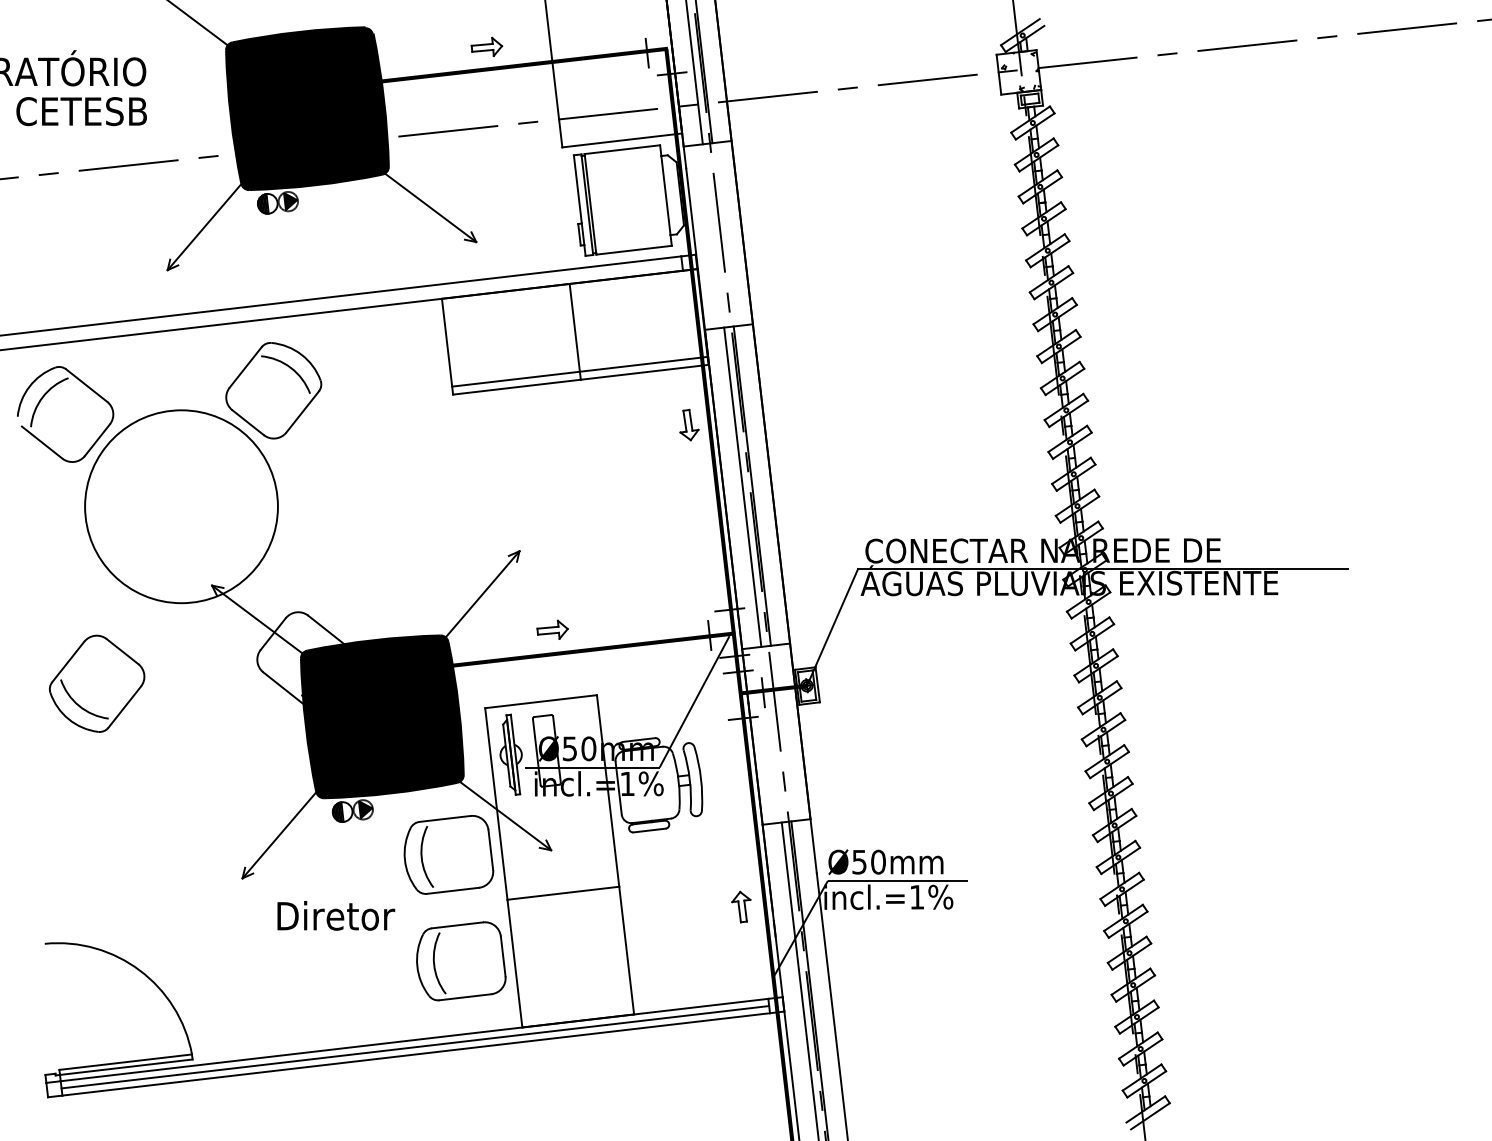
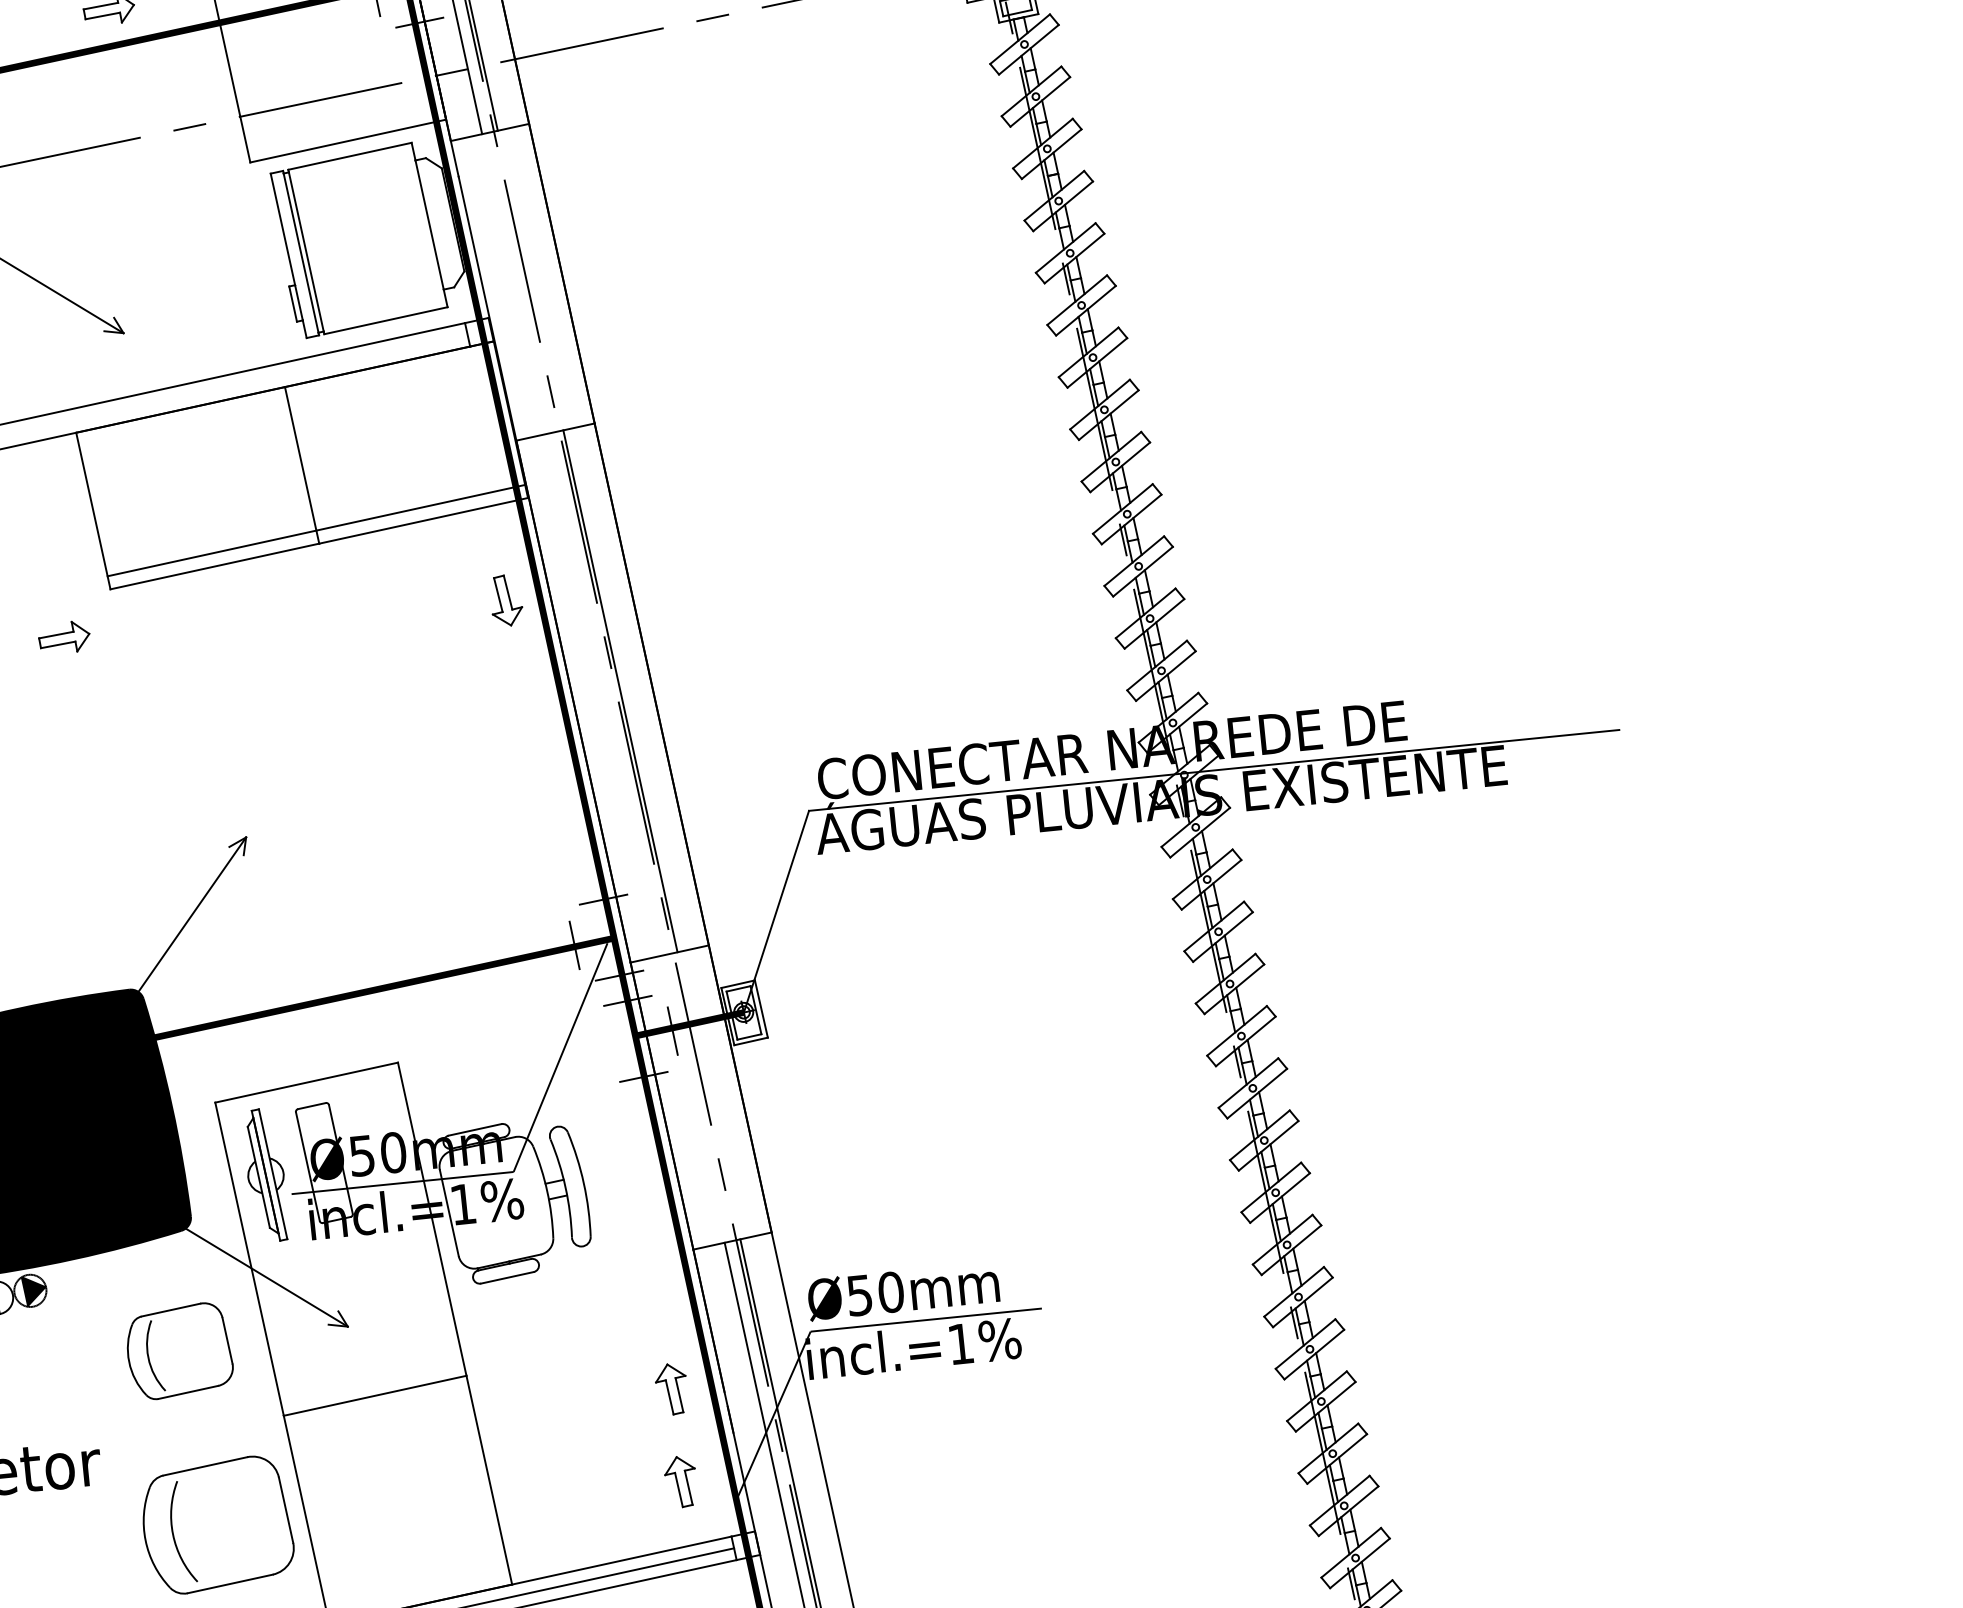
line: (742, 486) -> (604, 693), removed
part: (552, 629) -> (64, 637), moved
part: (448, 854) -> (178, 1350), size x0.7
part: (741, 962) -> (681, 1480), added

